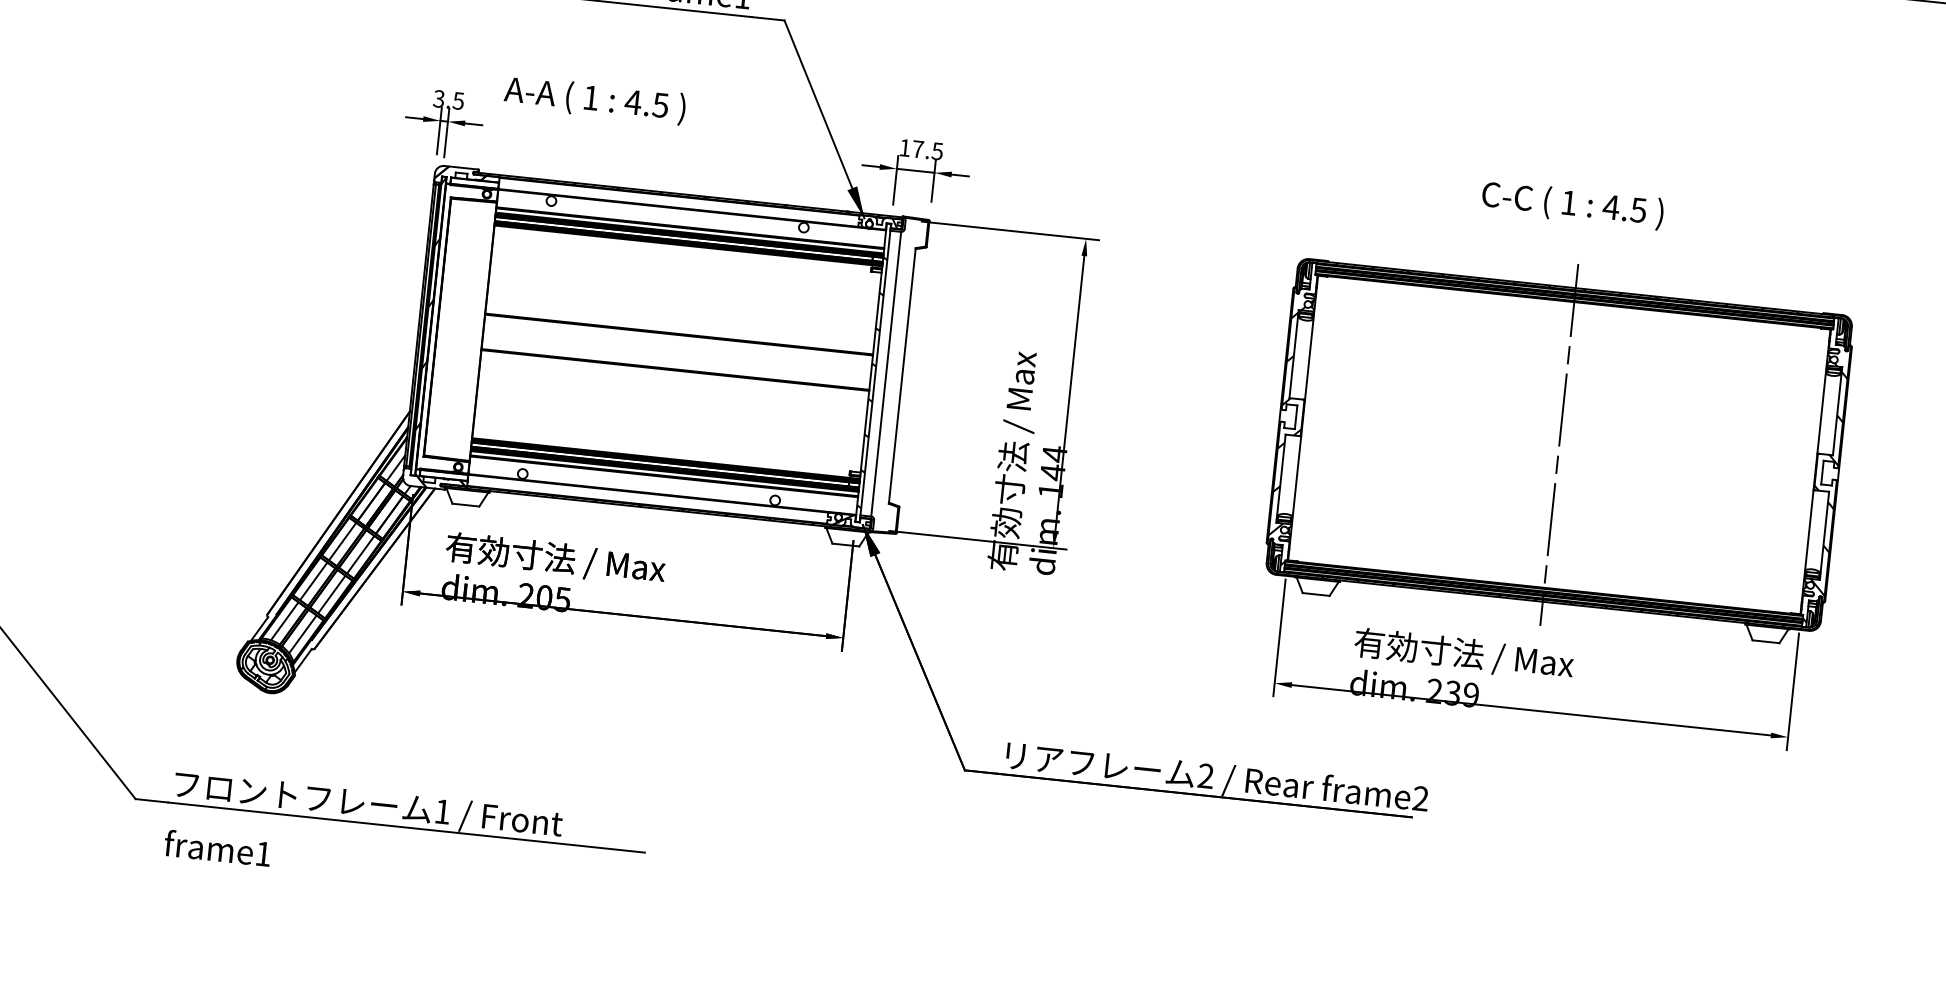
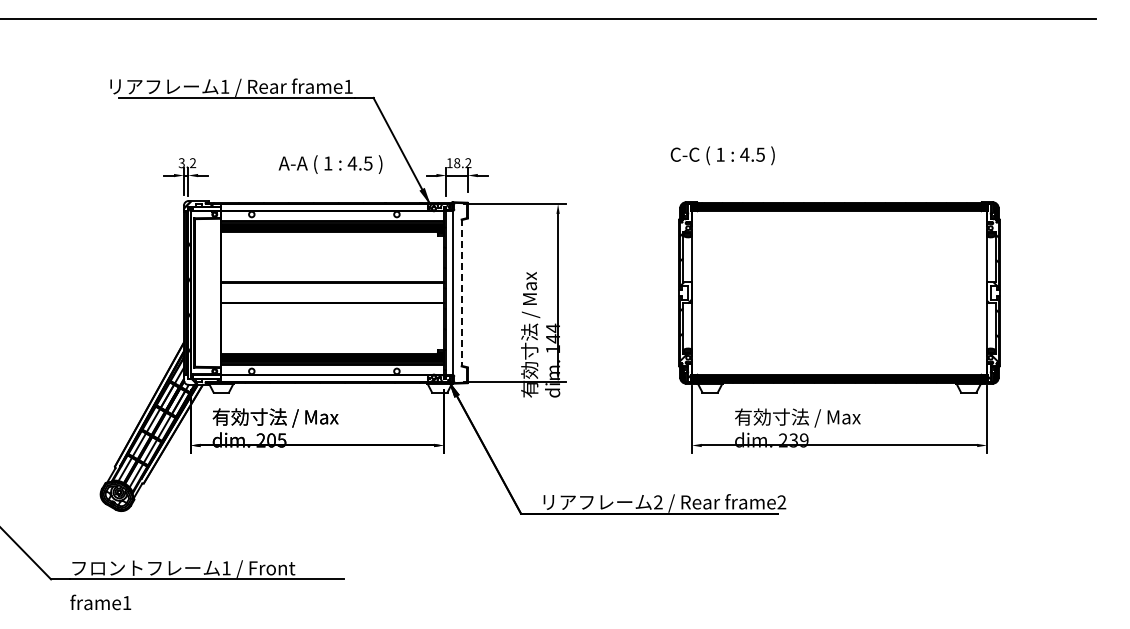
text: (594, 100) -> (330, 164), moved
text: (459, 101) -> (193, 163), 3.5 -> 3.2
text: (927, 150) -> (462, 163), 17.5 -> 18.2
text: (1572, 204) -> (722, 155), moved
line: (901, 376) -> (461, 293), solid -> dashed
line: (1559, 444) -> (839, 292), removed

